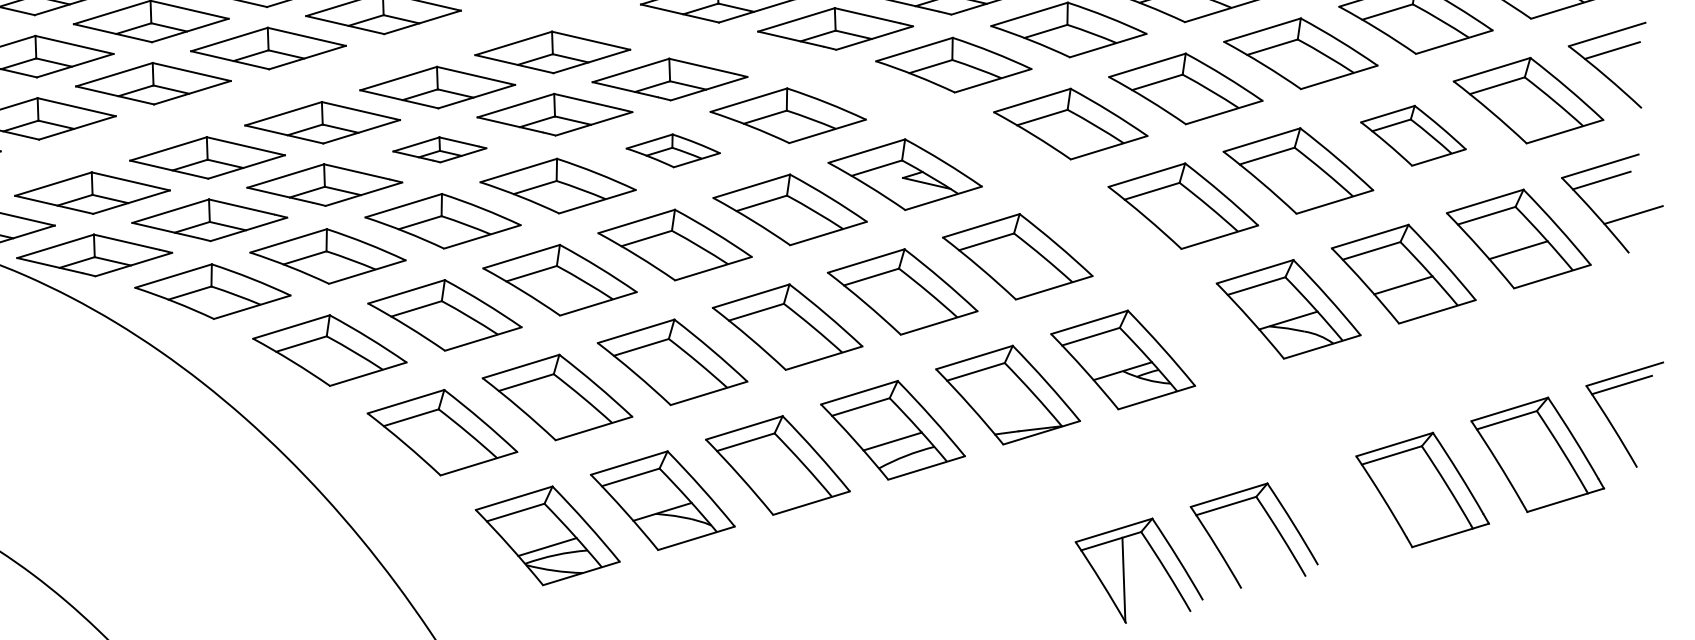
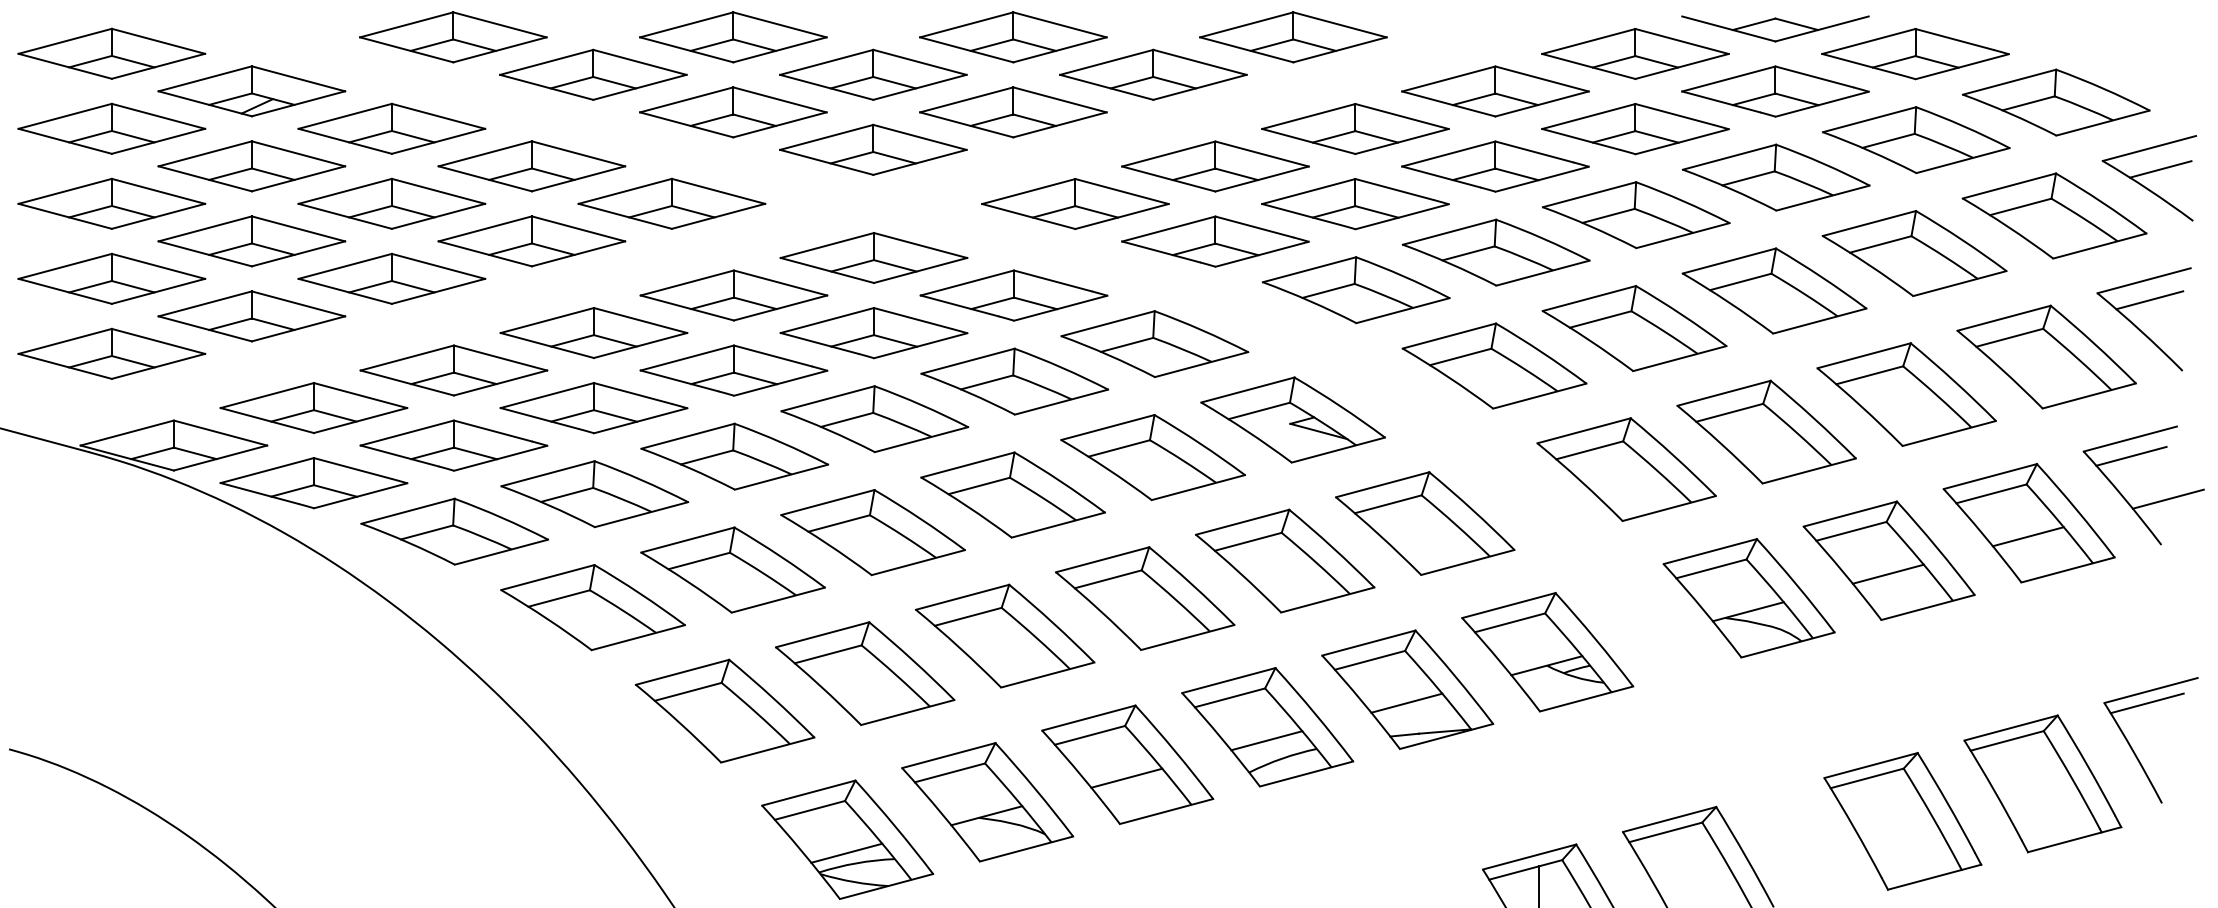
part: (1413, 135) -> (1906, 394), size x1.43
part: (439, 149) -> (733, 370), size x1.67
part: (672, 150) -> (1014, 381), size x1.67
line: (1007, 405) -> (1406, 702), added
line: (777, 476) -> (1126, 777), added

